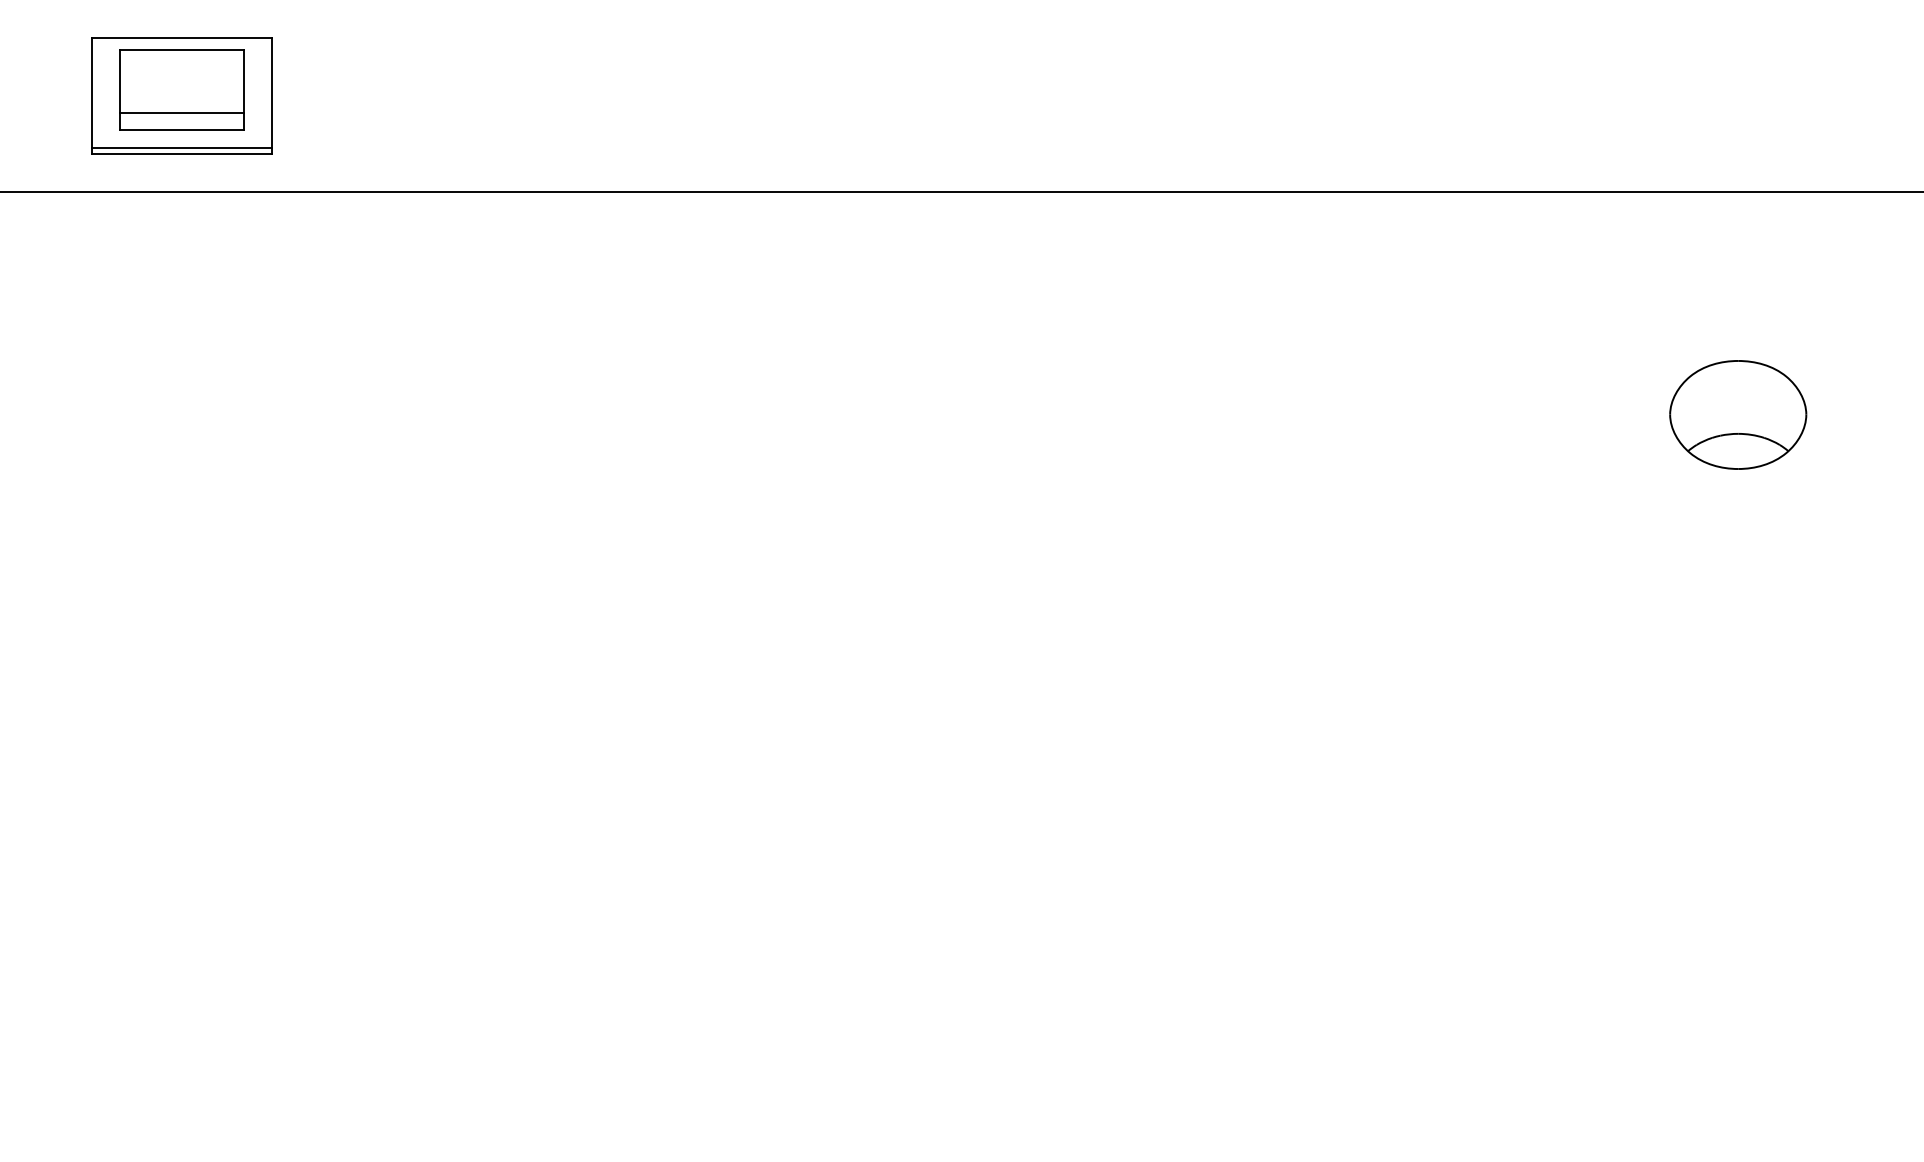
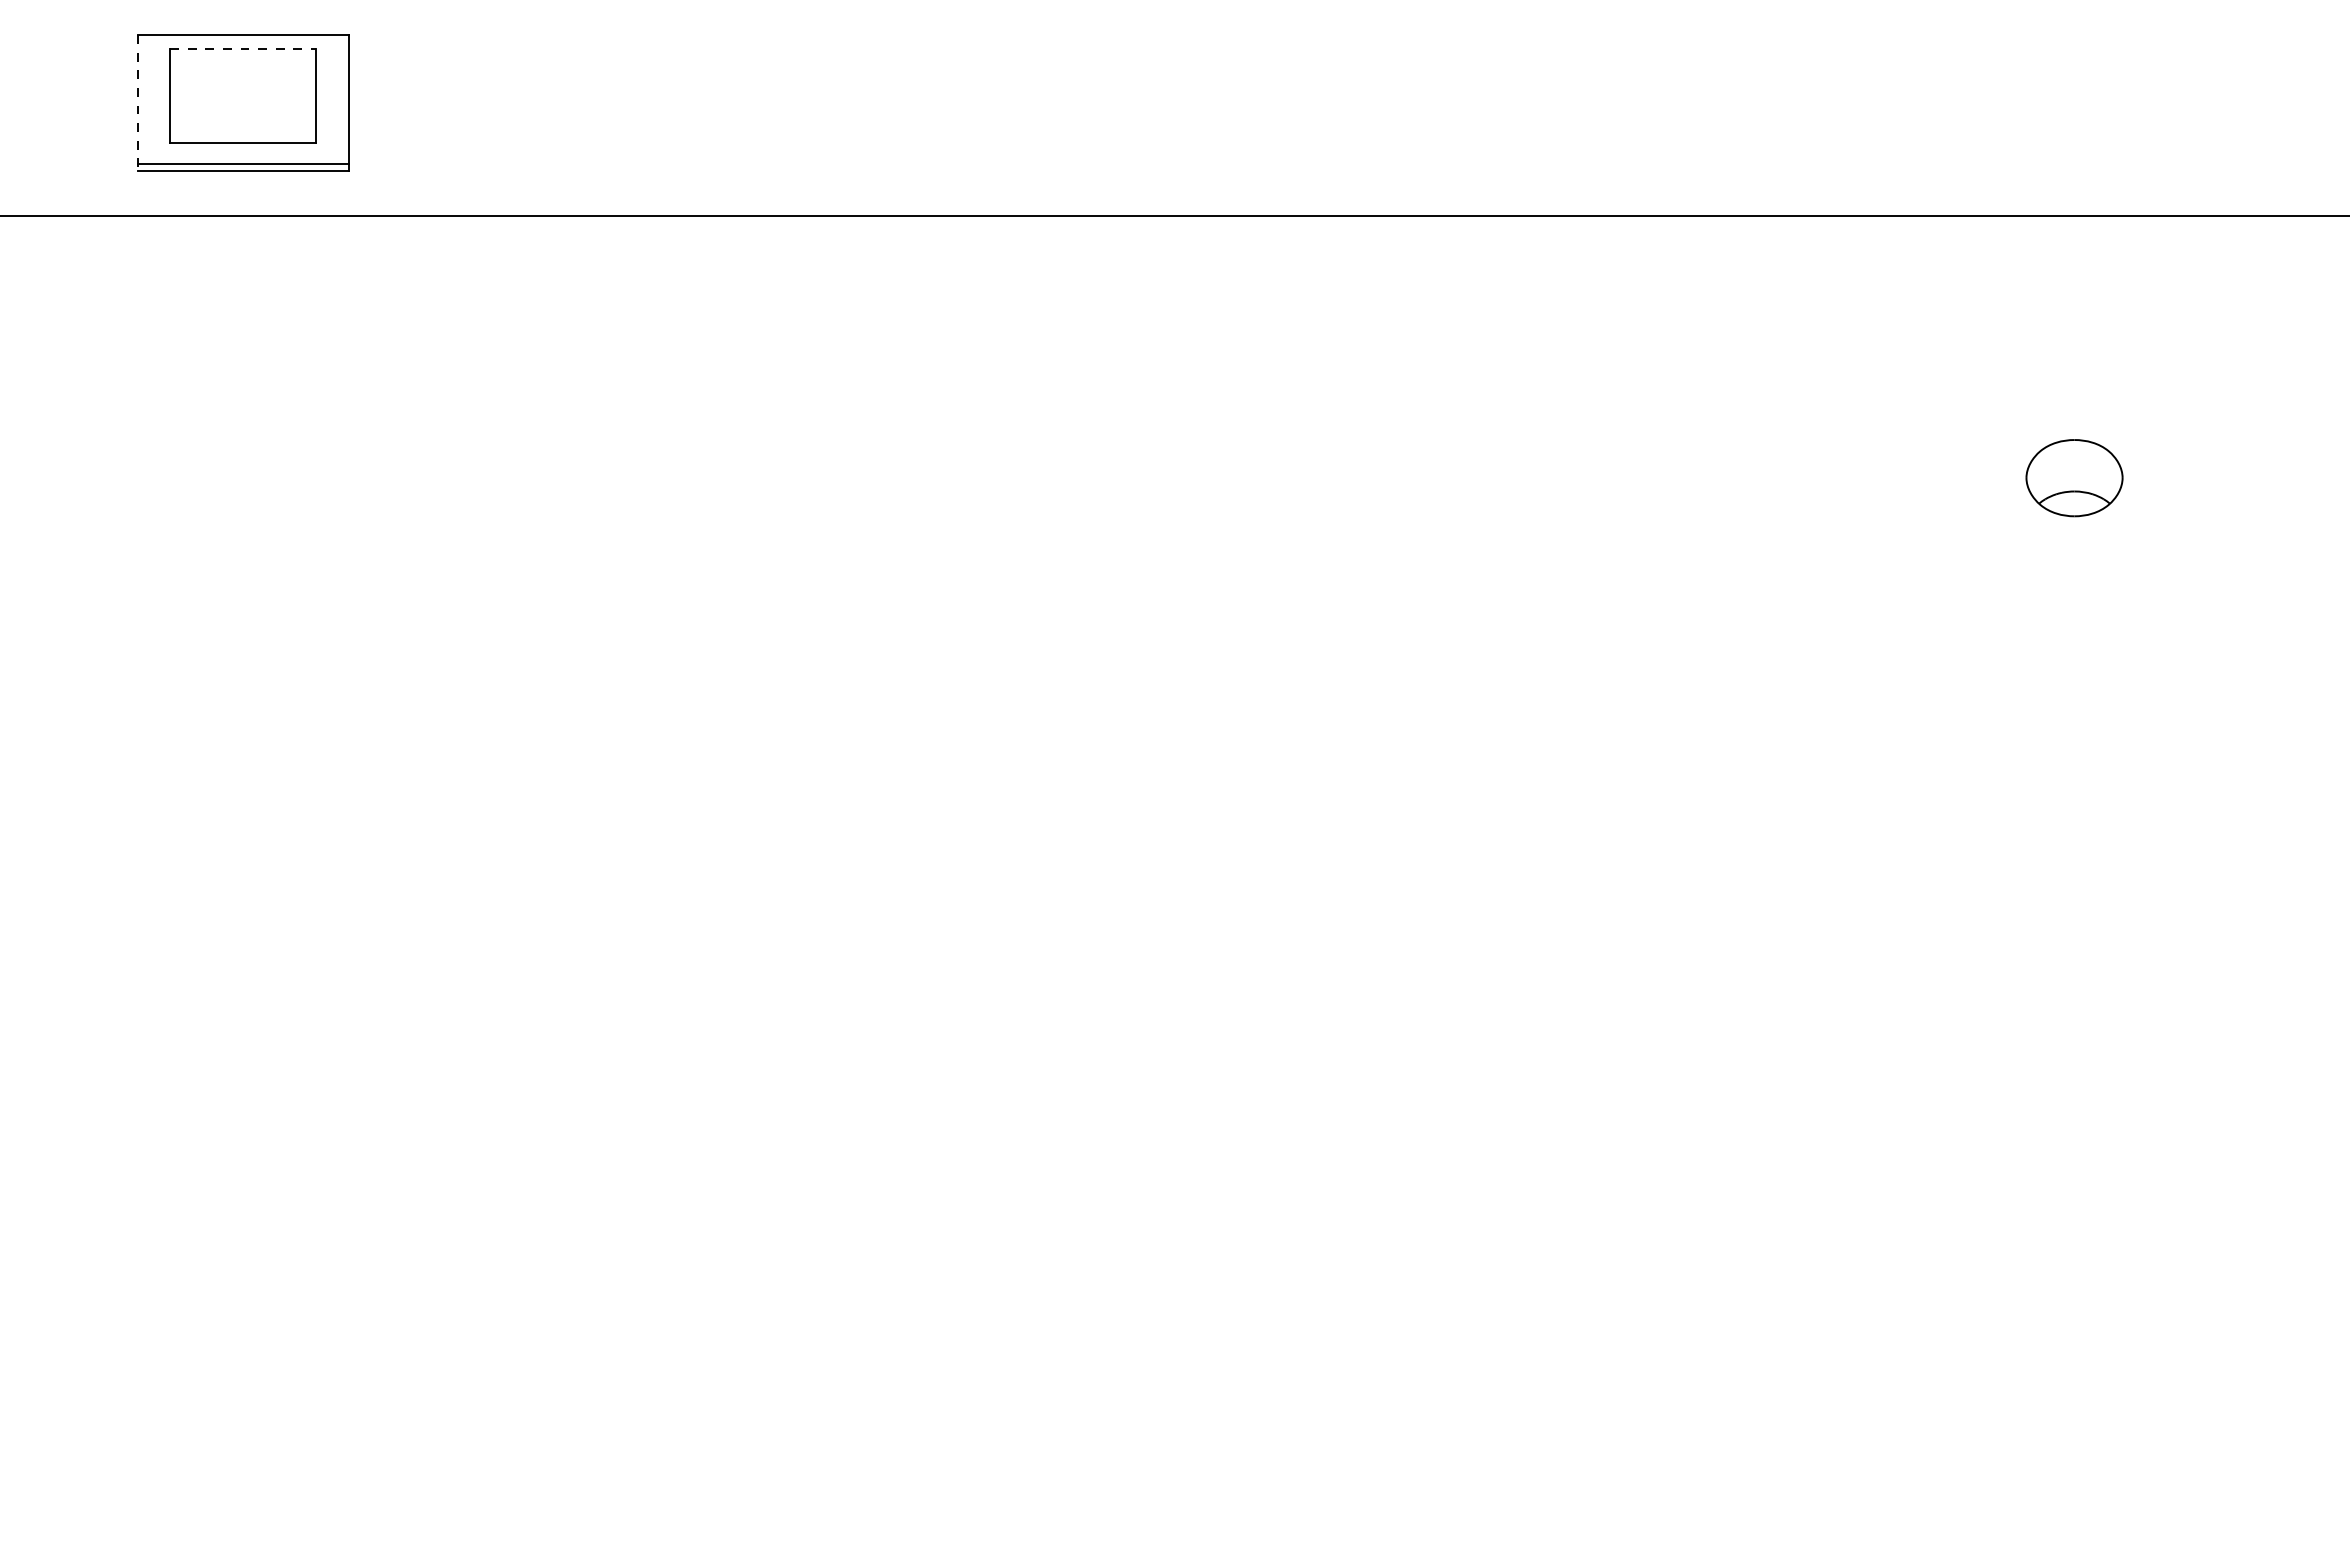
line: (182, 50) -> (243, 49), solid -> dashed
line: (92, 96) -> (137, 103), solid -> dashed
line: (182, 113) -> (243, 123), removed
part: (1738, 414) -> (2074, 477), size x0.6

